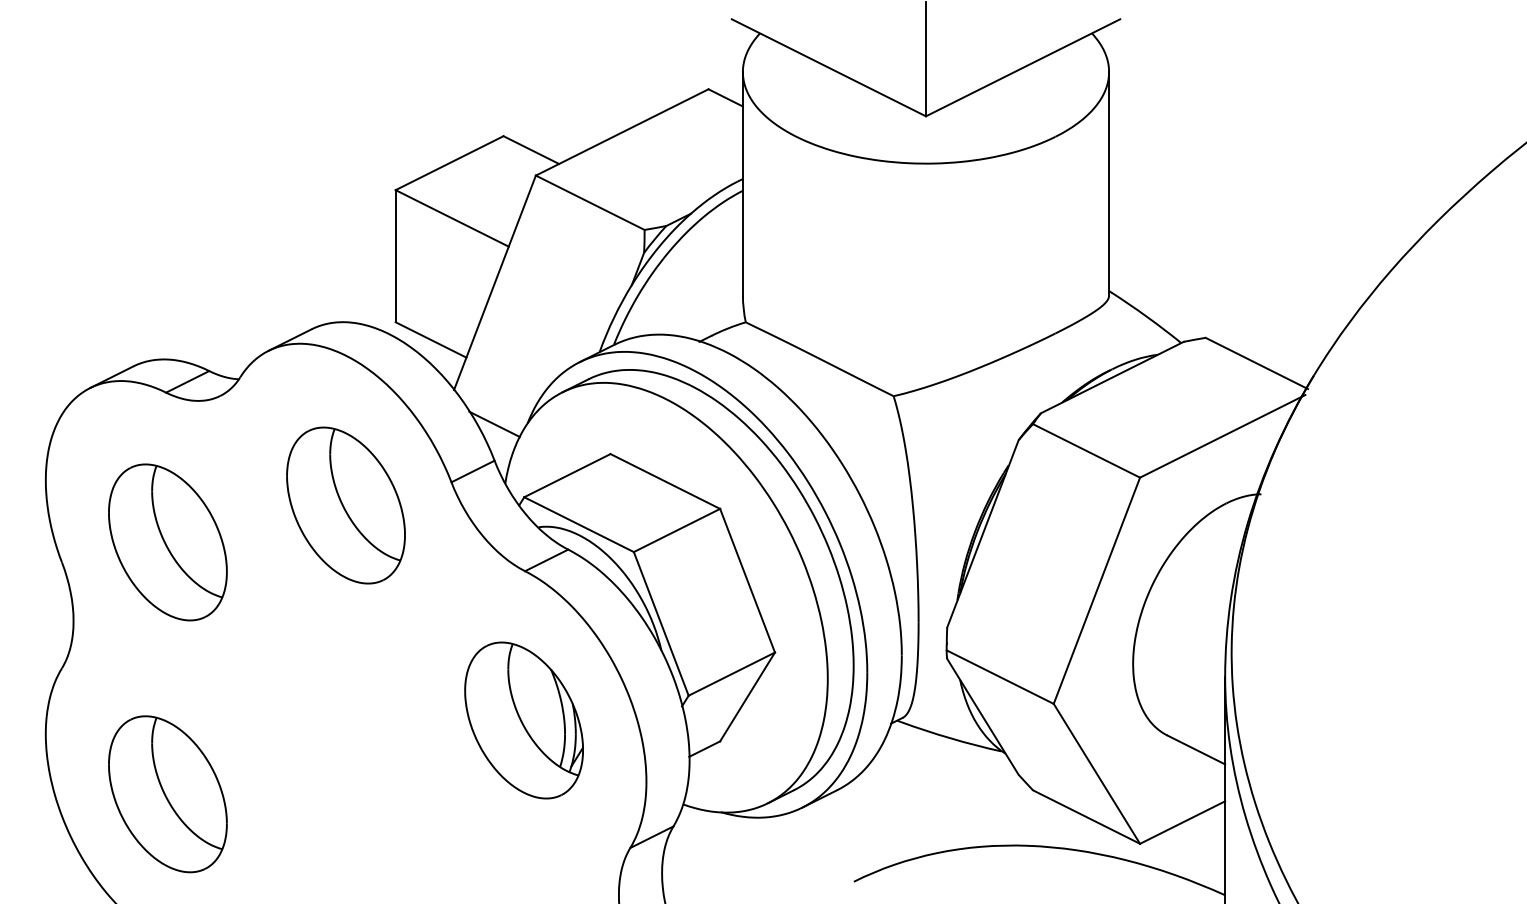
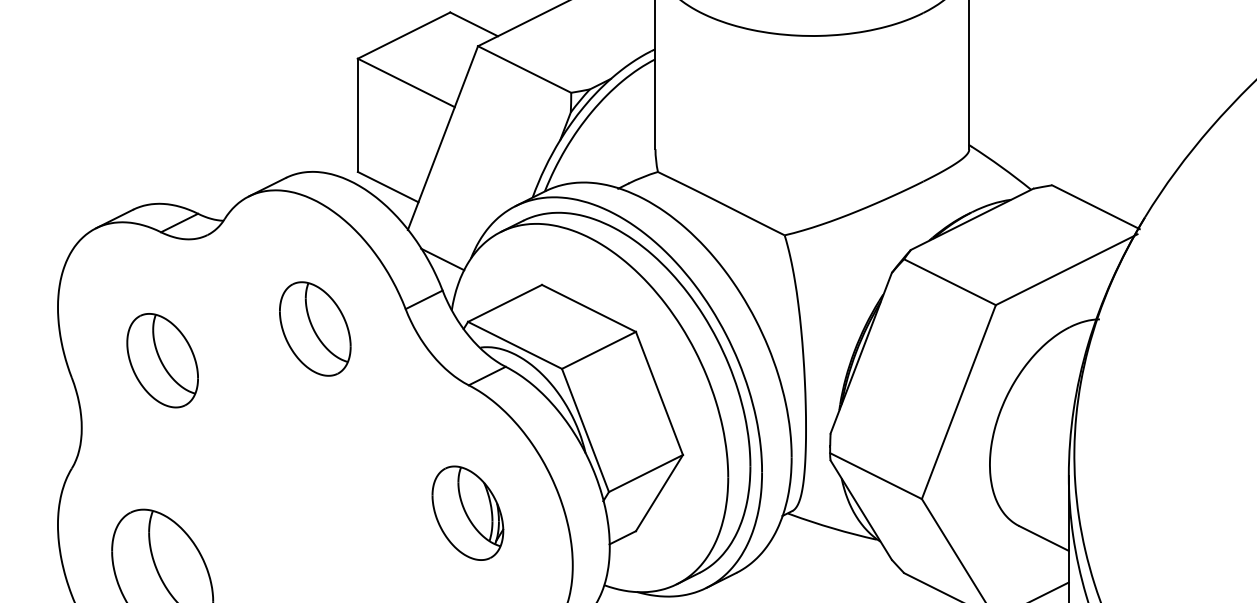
part: (345, 505) -> (314, 328), size x0.7
part: (167, 542) -> (162, 360), size x0.7
part: (523, 720) -> (467, 513), size x0.7

